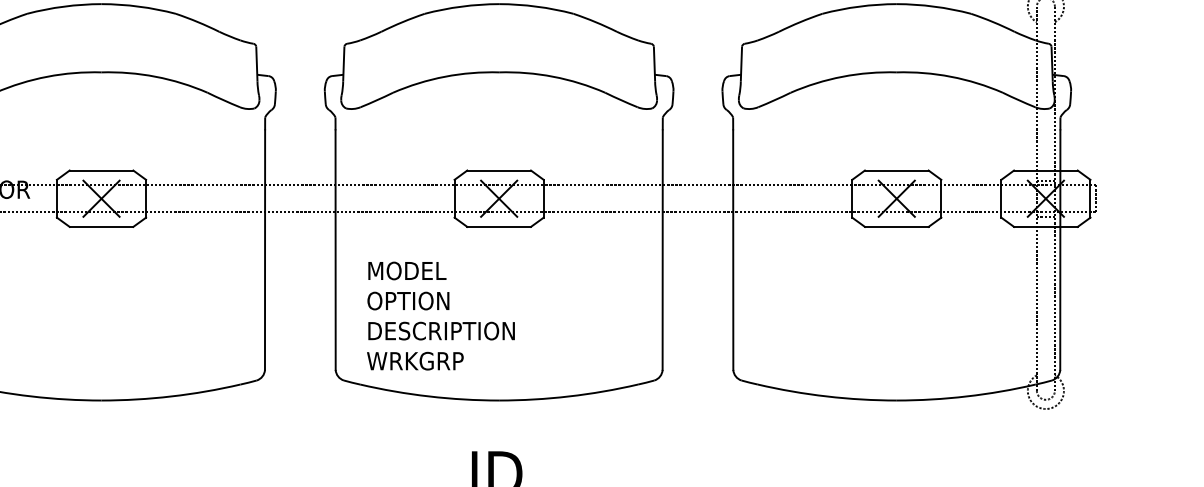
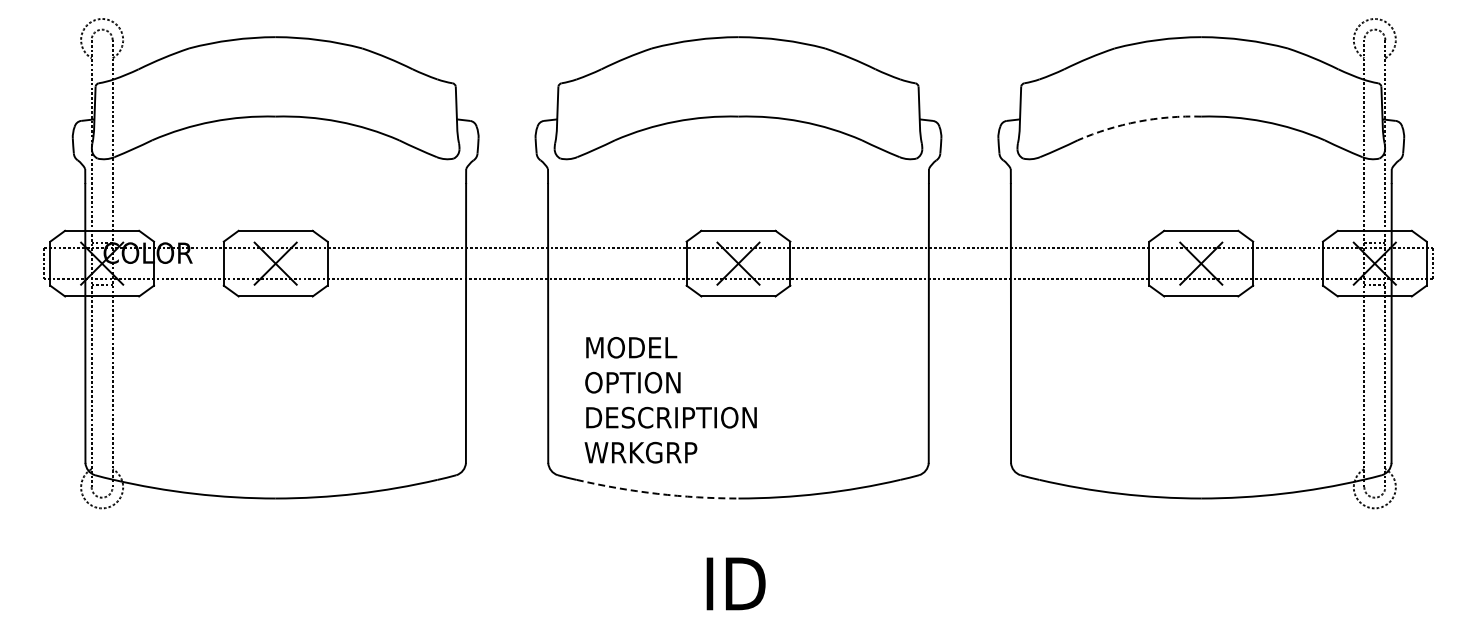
arc: (842, 76) -> (1138, 121), solid -> dashed
arc: (429, 396) -> (657, 493), solid -> dashed

